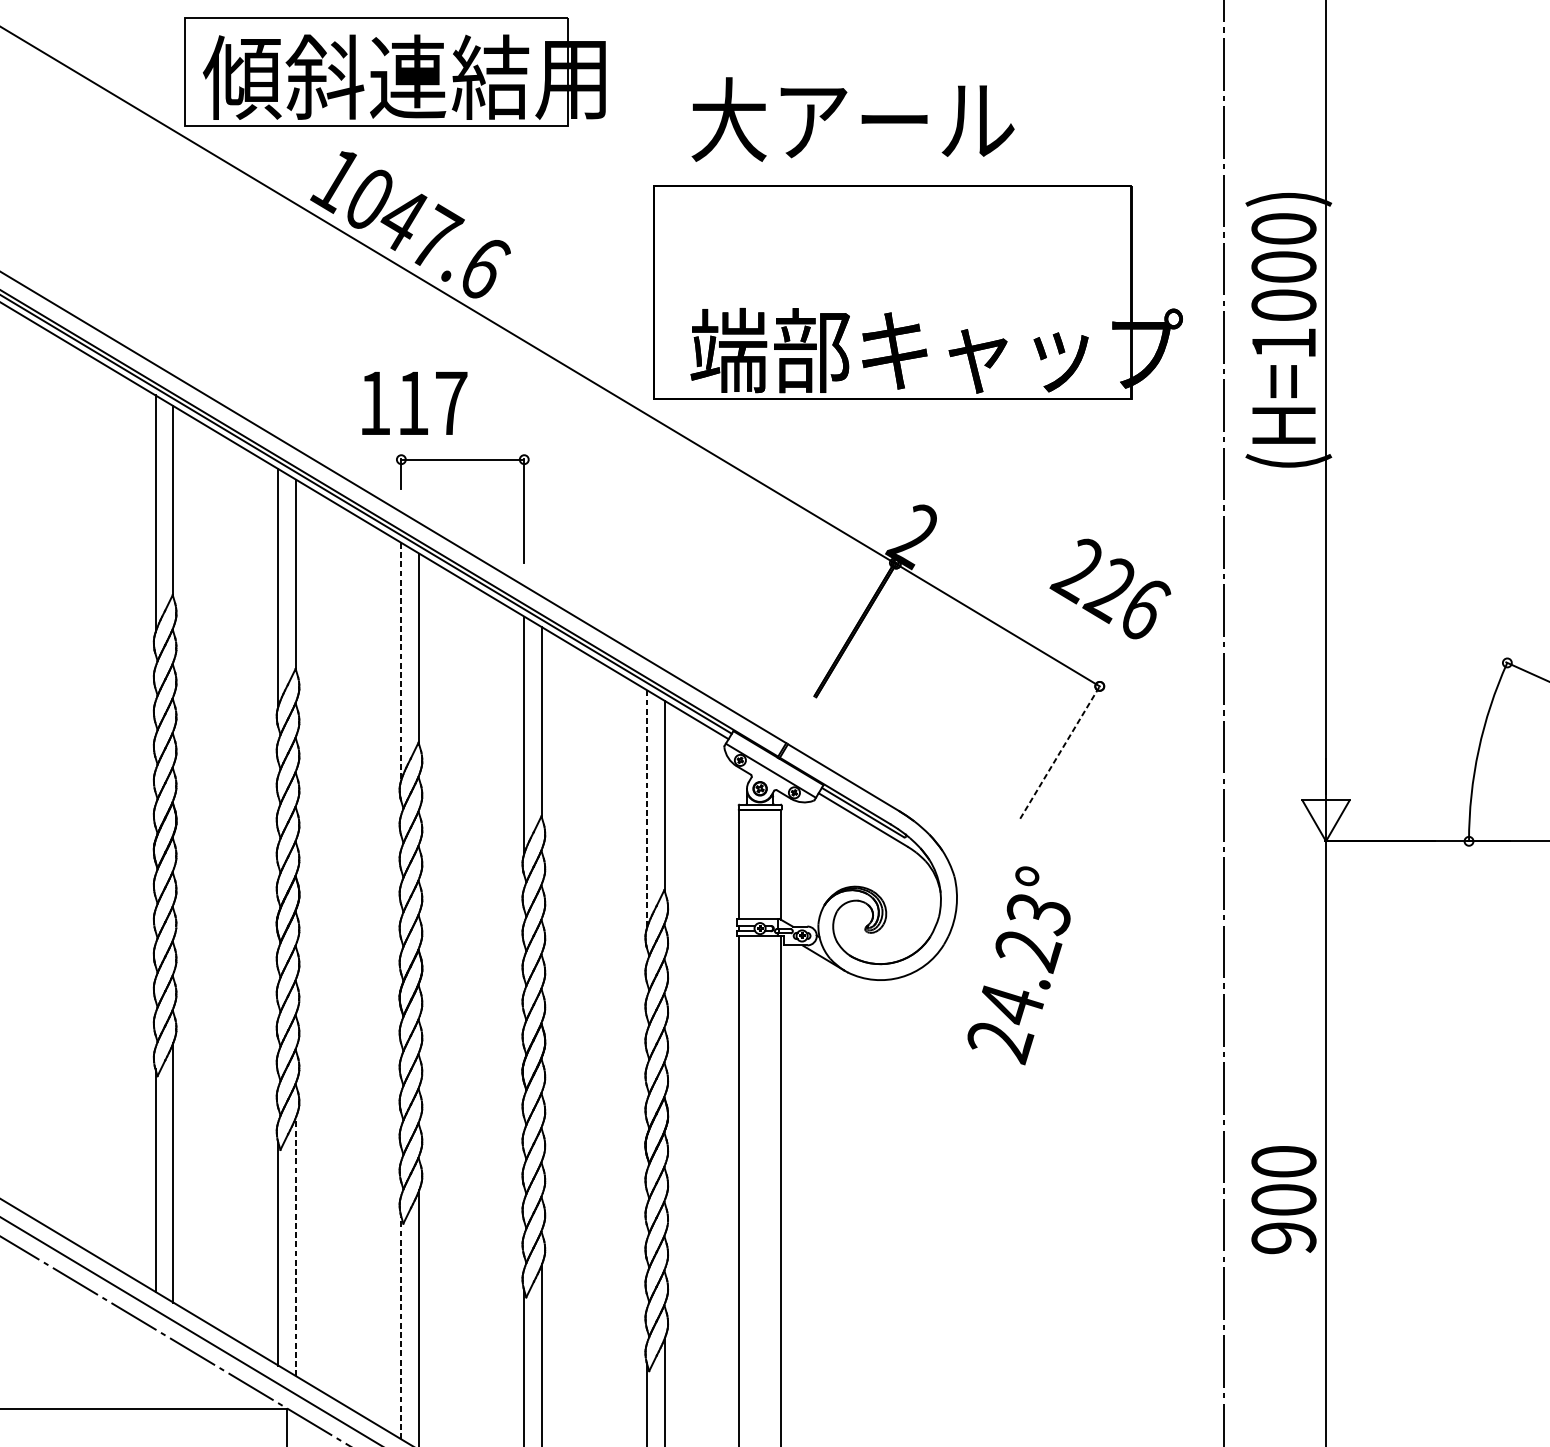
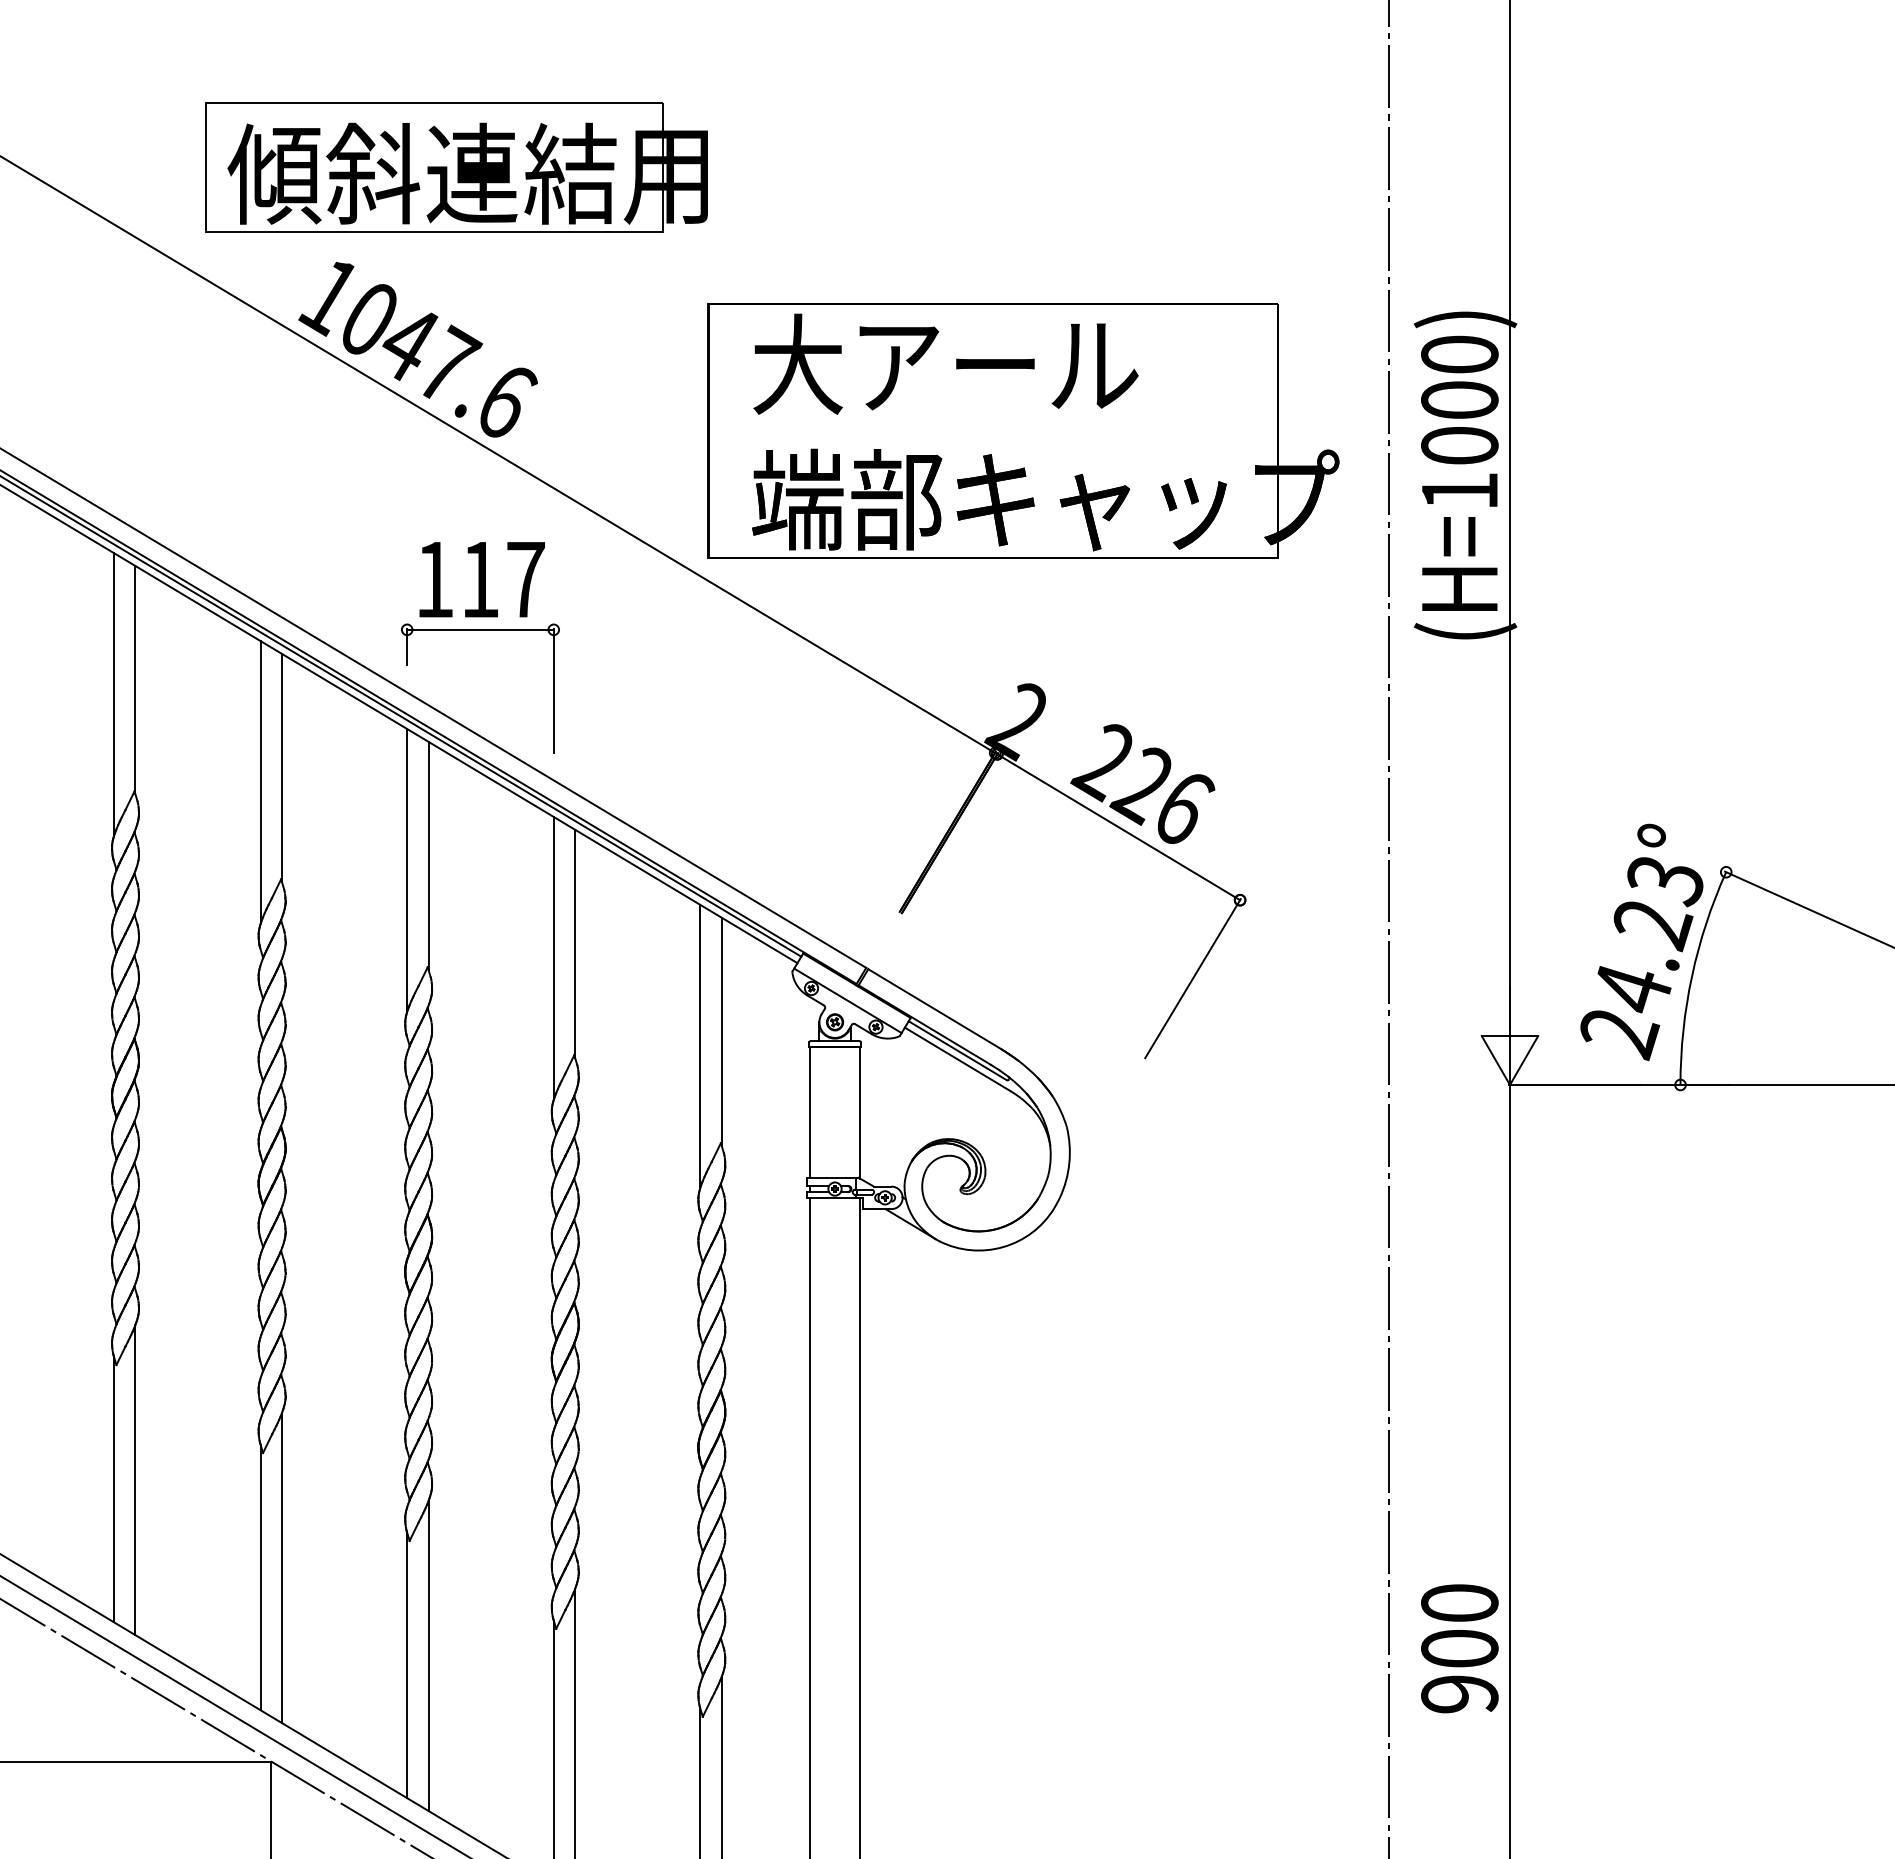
part: (394, 72) -> (456, 167), moved
text: (852, 118) -> (945, 363), moved
text: (414, 403) -> (481, 579), moved
text: (1110, 588) -> (1142, 783), moved
line: (401, 661) -> (407, 870), dashed -> solid
line: (1060, 752) -> (1193, 978), dashed -> solid
line: (647, 808) -> (700, 1045), dashed -> solid
text: (1018, 965) -> (1641, 942), moved
text: (1283, 1199) -> (1459, 1648), moved
line: (295, 1246) -> (281, 1568), dashed -> solid
line: (401, 1328) -> (407, 1665), dashed -> solid

